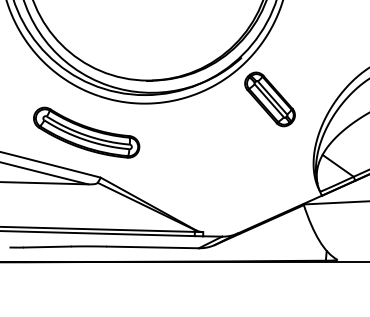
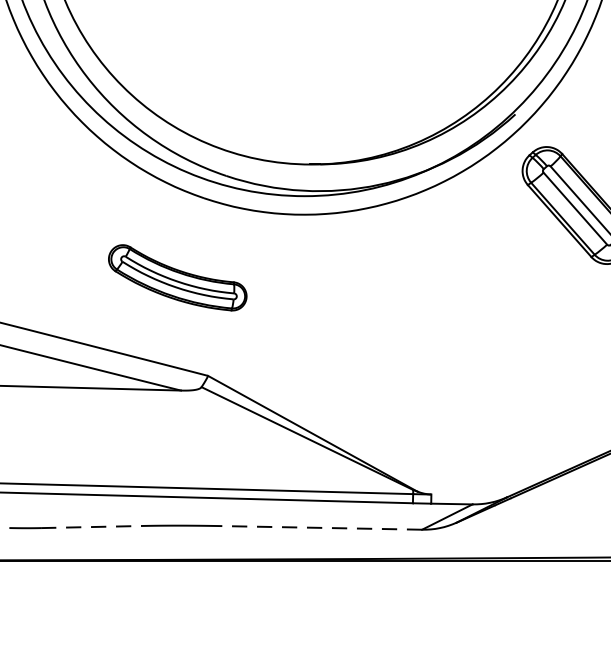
part: (86, 132) -> (177, 277), size x0.6
line: (47, 247) -> (92, 528), solid -> dashed
line: (153, 247) -> (323, 528), solid -> dashed

